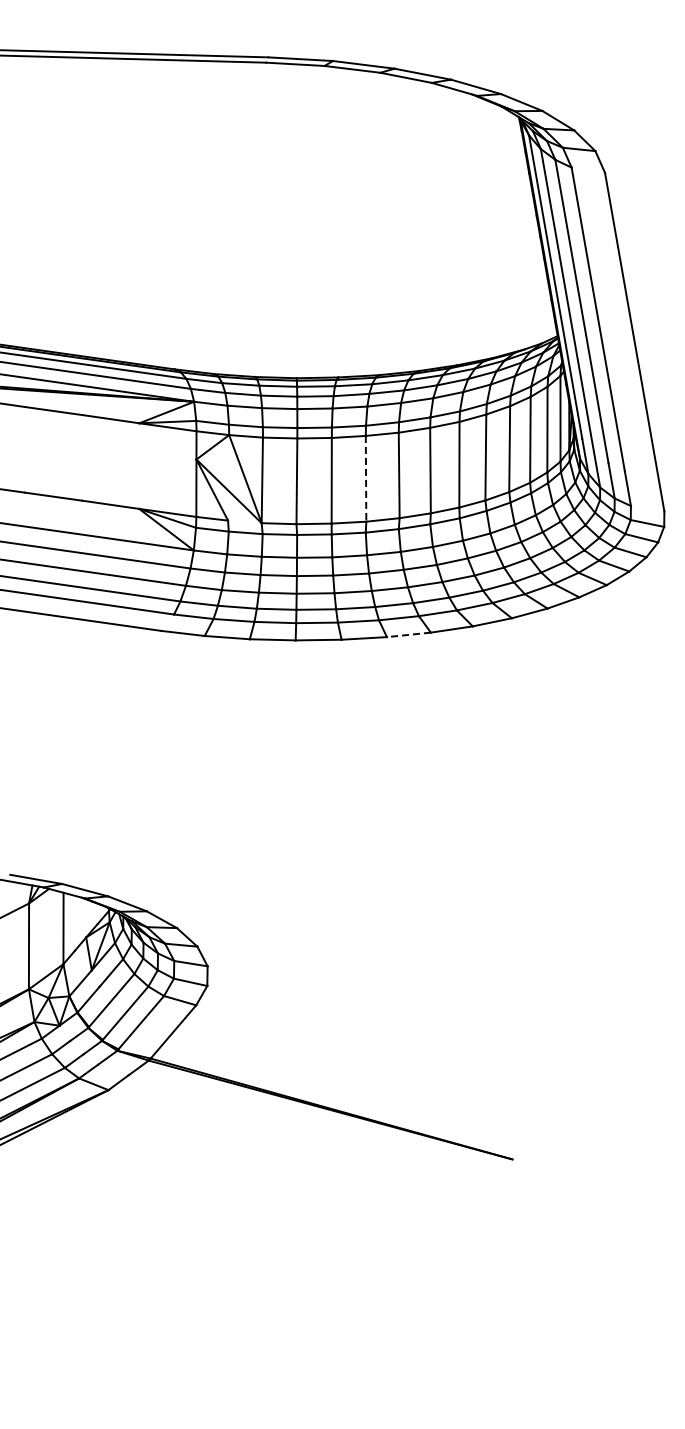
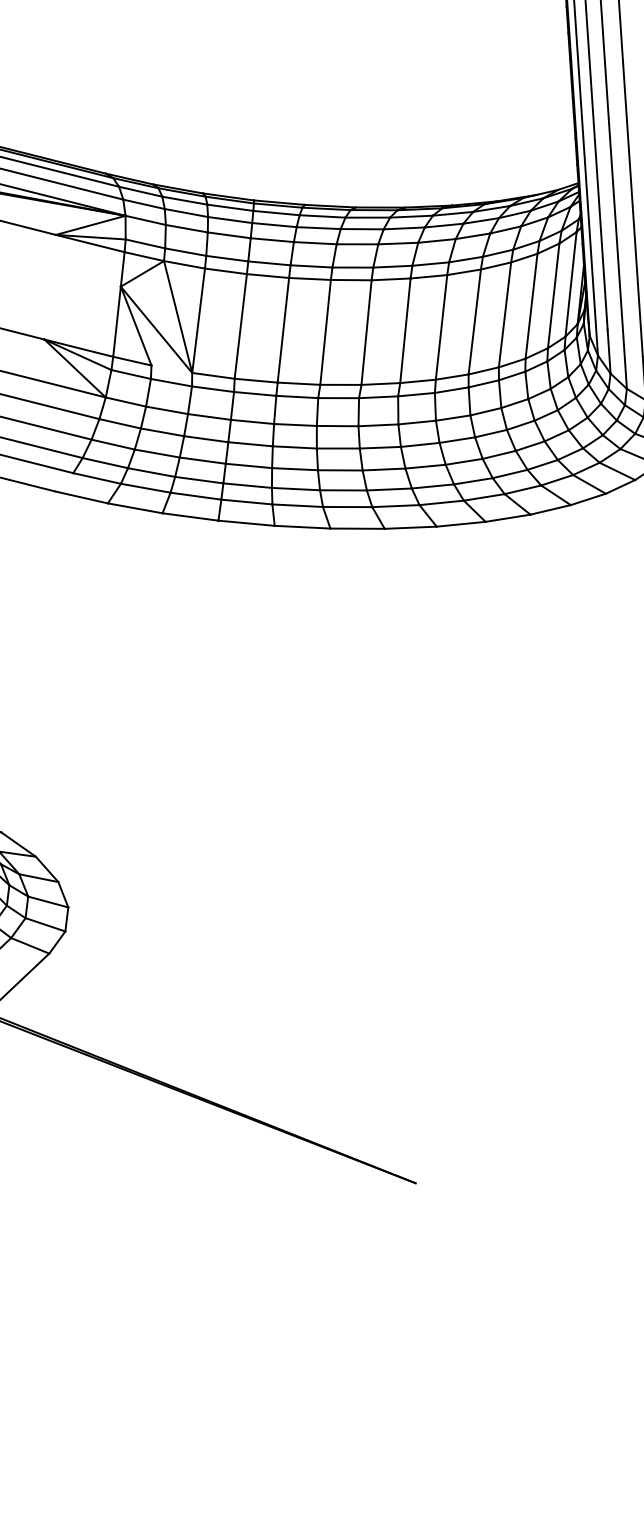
line: (366, 478) -> (326, 332), dashed -> solid
line: (408, 634) -> (357, 528), dashed -> solid

